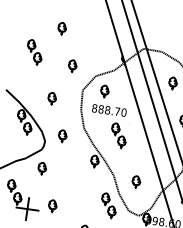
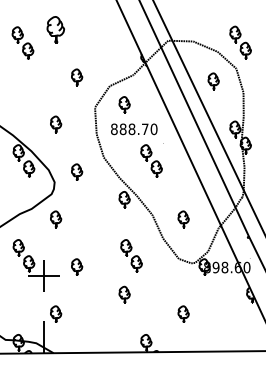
part: (62, 28) -> (56, 29), size x1.6
part: (34, 51) -> (22, 42), moved
part: (108, 205) -> (131, 255), moved

